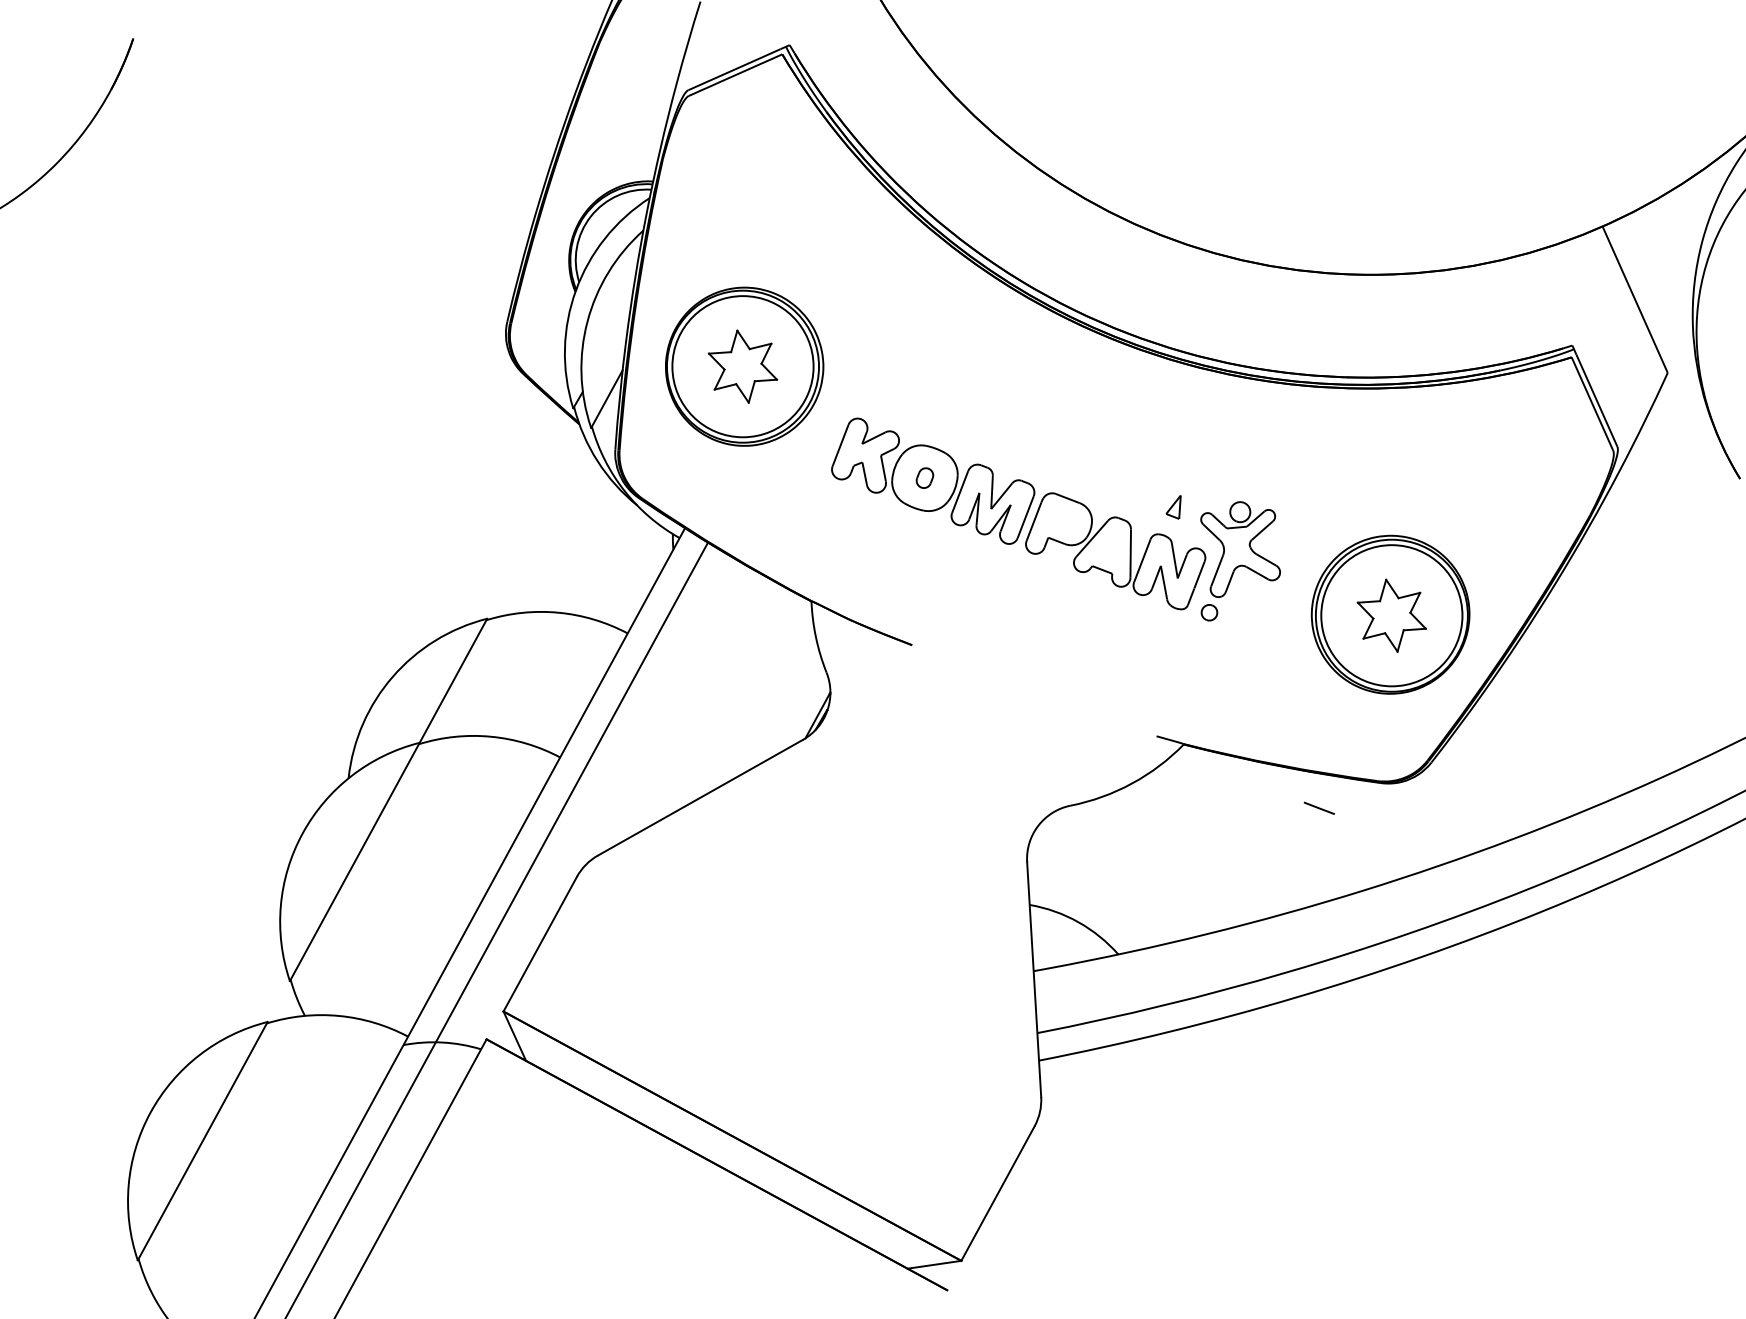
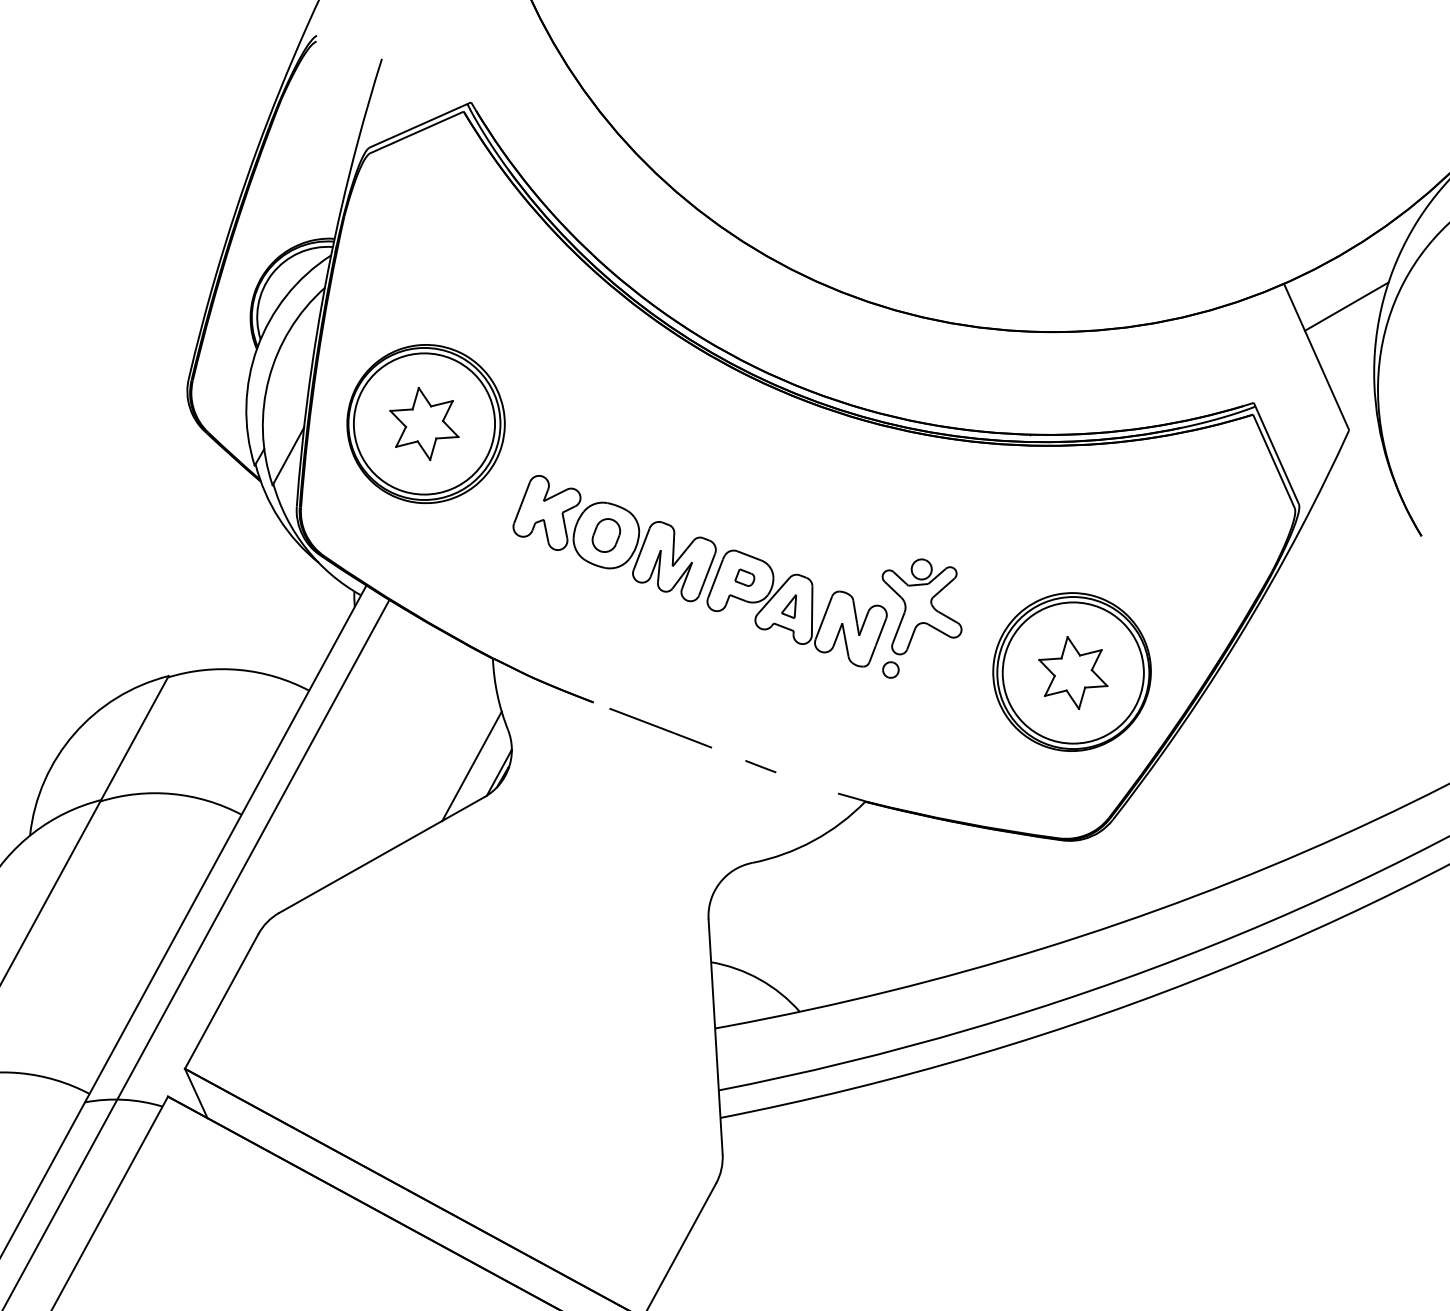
line: (1665, 249) -> (1346, 306), added
part: (924, 477) -> (605, 534), size x1.67
part: (1173, 507) -> (788, 606), moved
part: (1063, 520) -> (744, 577), added
line: (979, 670) -> (660, 727), added
line: (790, 708) -> (471, 765), added
line: (1318, 807) -> (759, 765), moved

